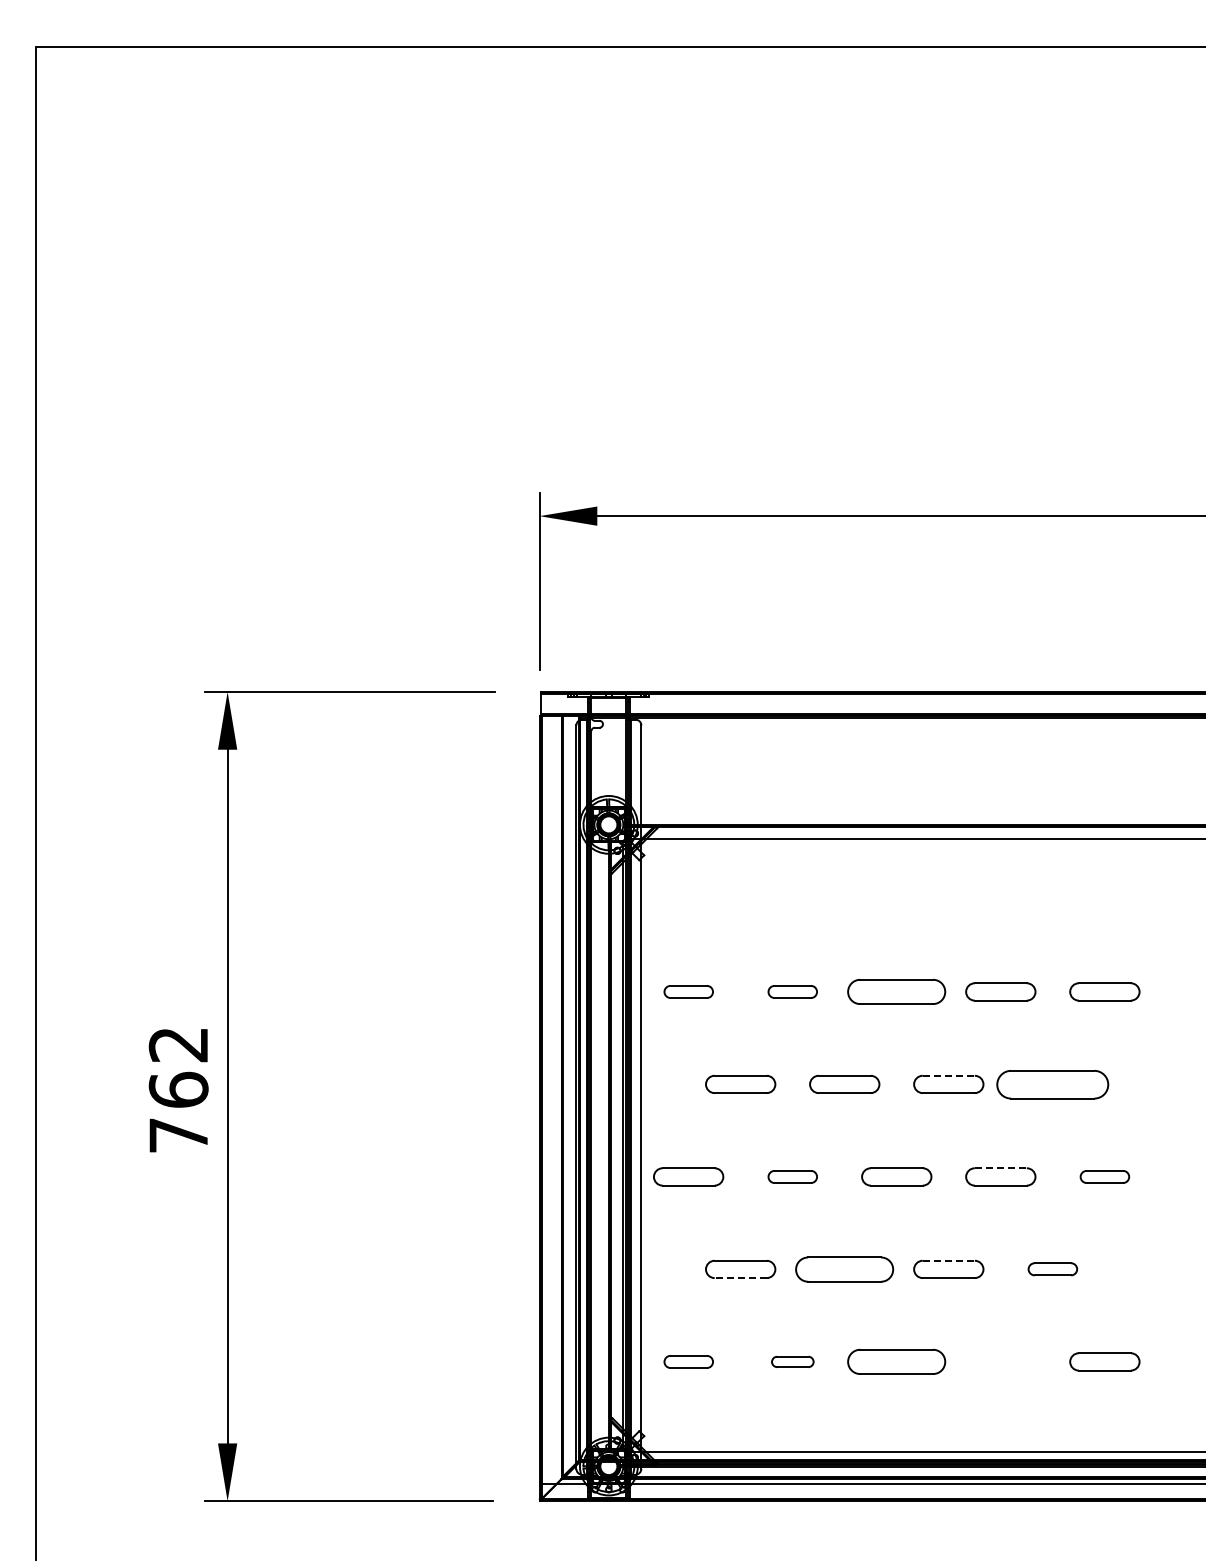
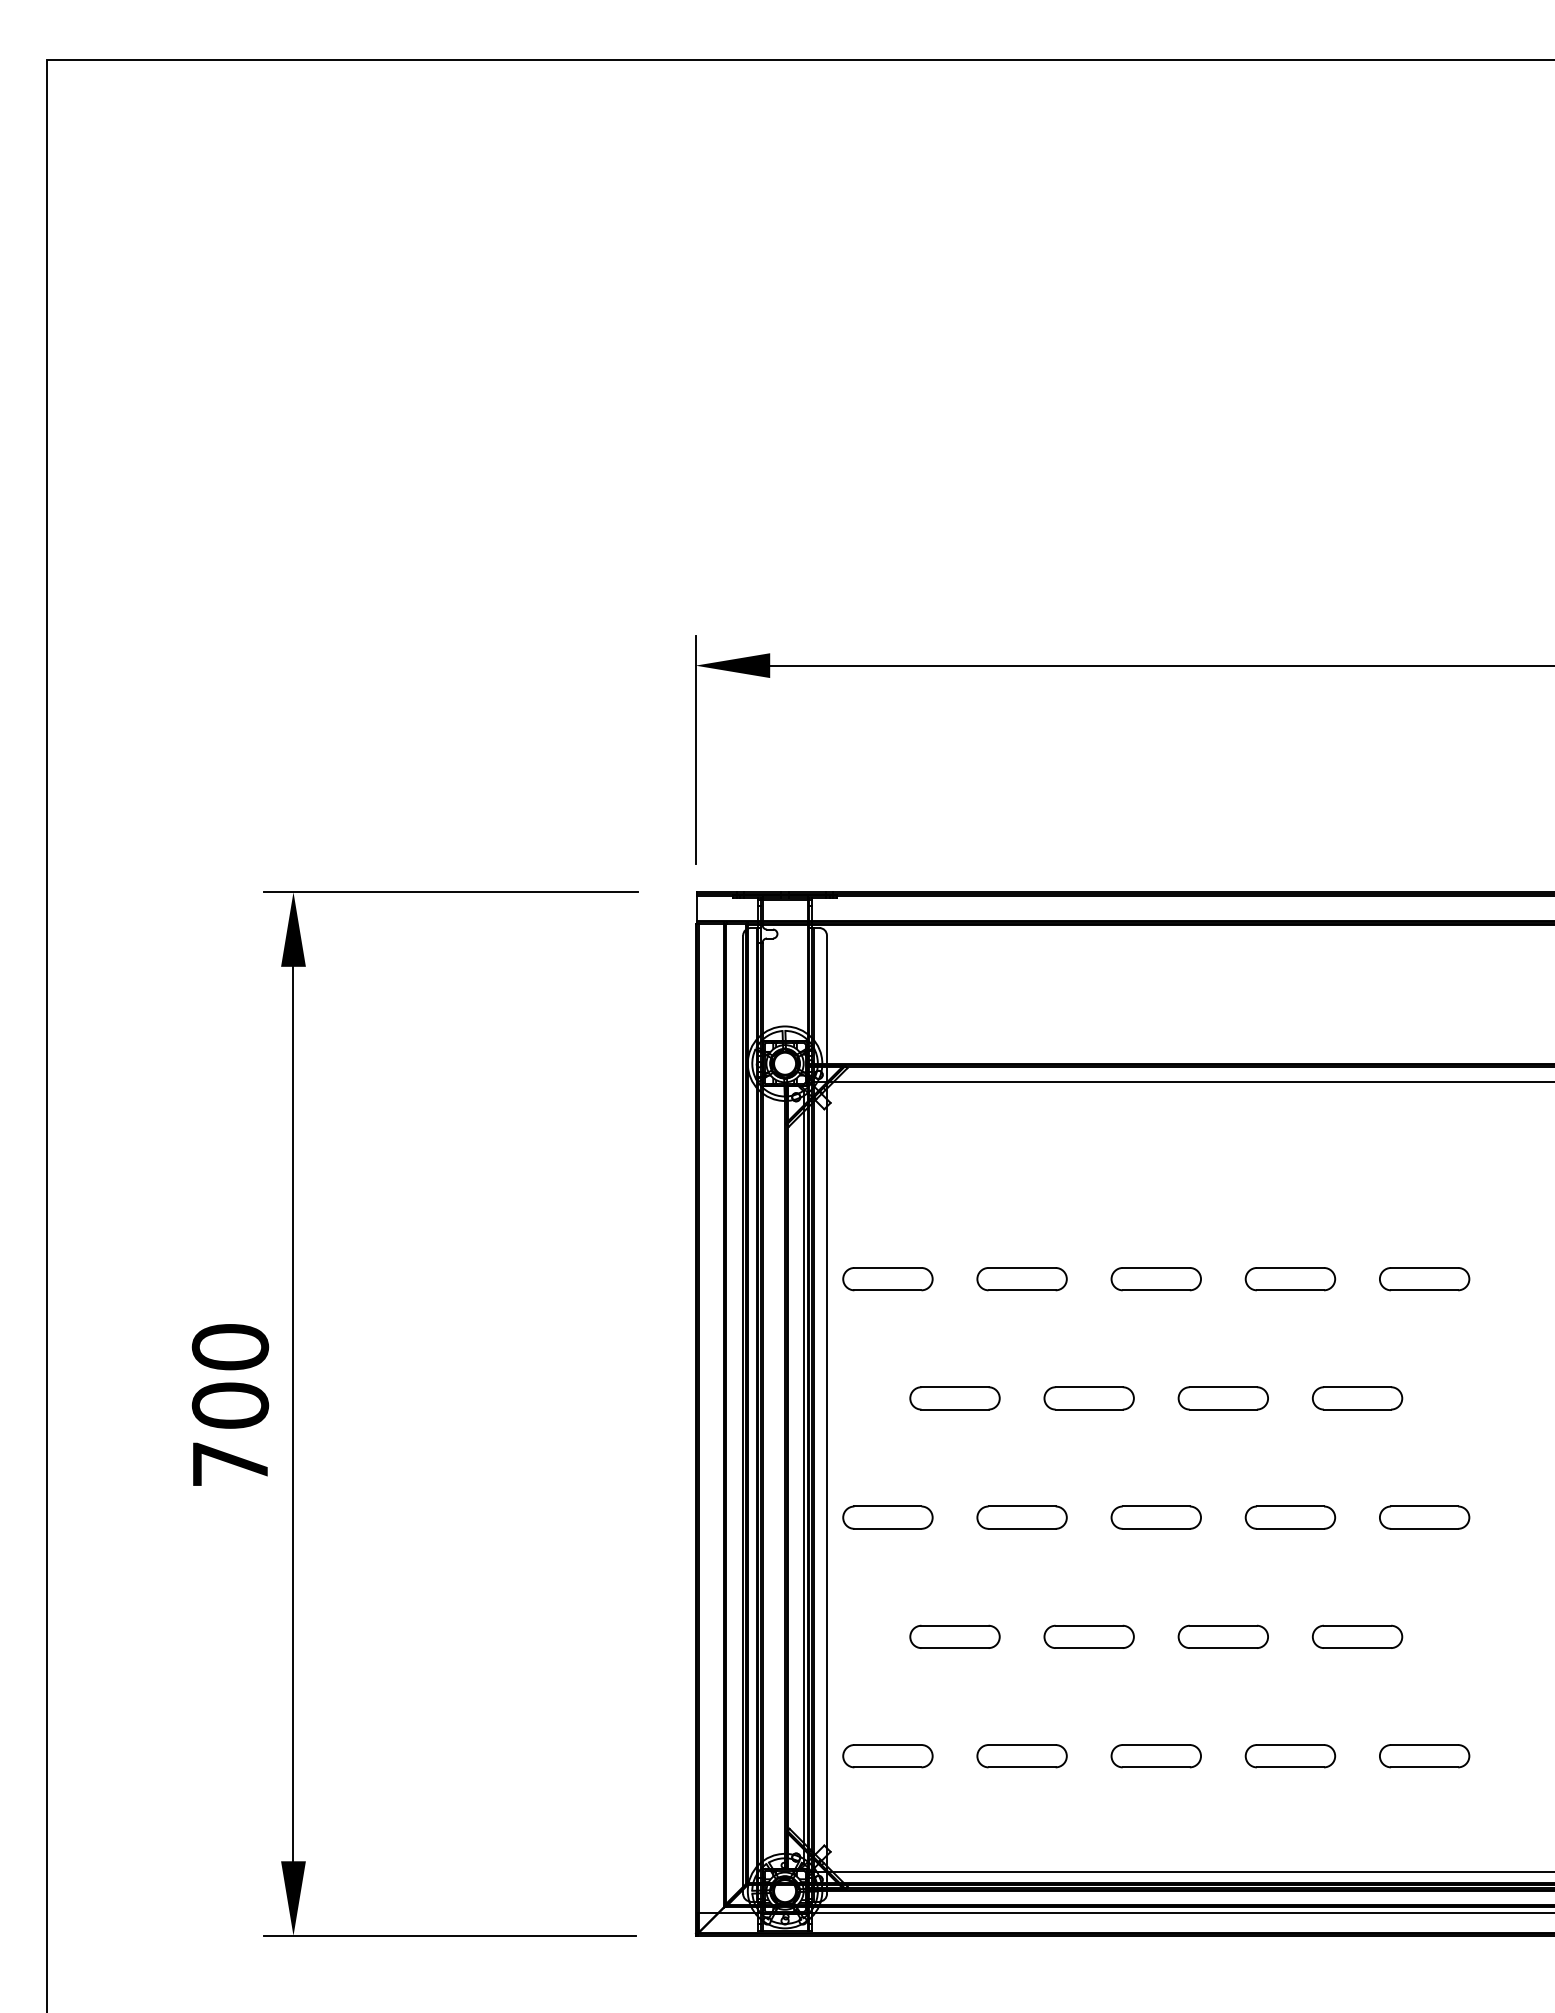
part: (688, 991) -> (887, 1278), size x1.43
part: (792, 991) -> (1021, 1278), size x1.43
part: (896, 991) -> (1155, 1278), size x0.71
text: (178, 1066) -> (230, 1375), 762 -> 700
line: (949, 1075) -> (1224, 1386), dashed -> solid
part: (1052, 1083) -> (1357, 1397), size x0.62
line: (1001, 1168) -> (1291, 1506), dashed -> solid
part: (792, 1176) -> (1021, 1517), size x1.43
part: (1104, 1176) -> (1424, 1517), size x1.43
line: (949, 1260) -> (1224, 1625), dashed -> solid
part: (844, 1268) -> (1088, 1635), size x0.71
part: (1052, 1268) -> (1357, 1635), size x1.43
line: (740, 1278) -> (954, 1648), dashed -> solid
part: (688, 1361) -> (887, 1755), size x1.43
part: (792, 1361) -> (1021, 1755), size x1.67
part: (896, 1361) -> (1155, 1755), size x0.71
part: (1000, 1361) -> (1290, 1755), added

